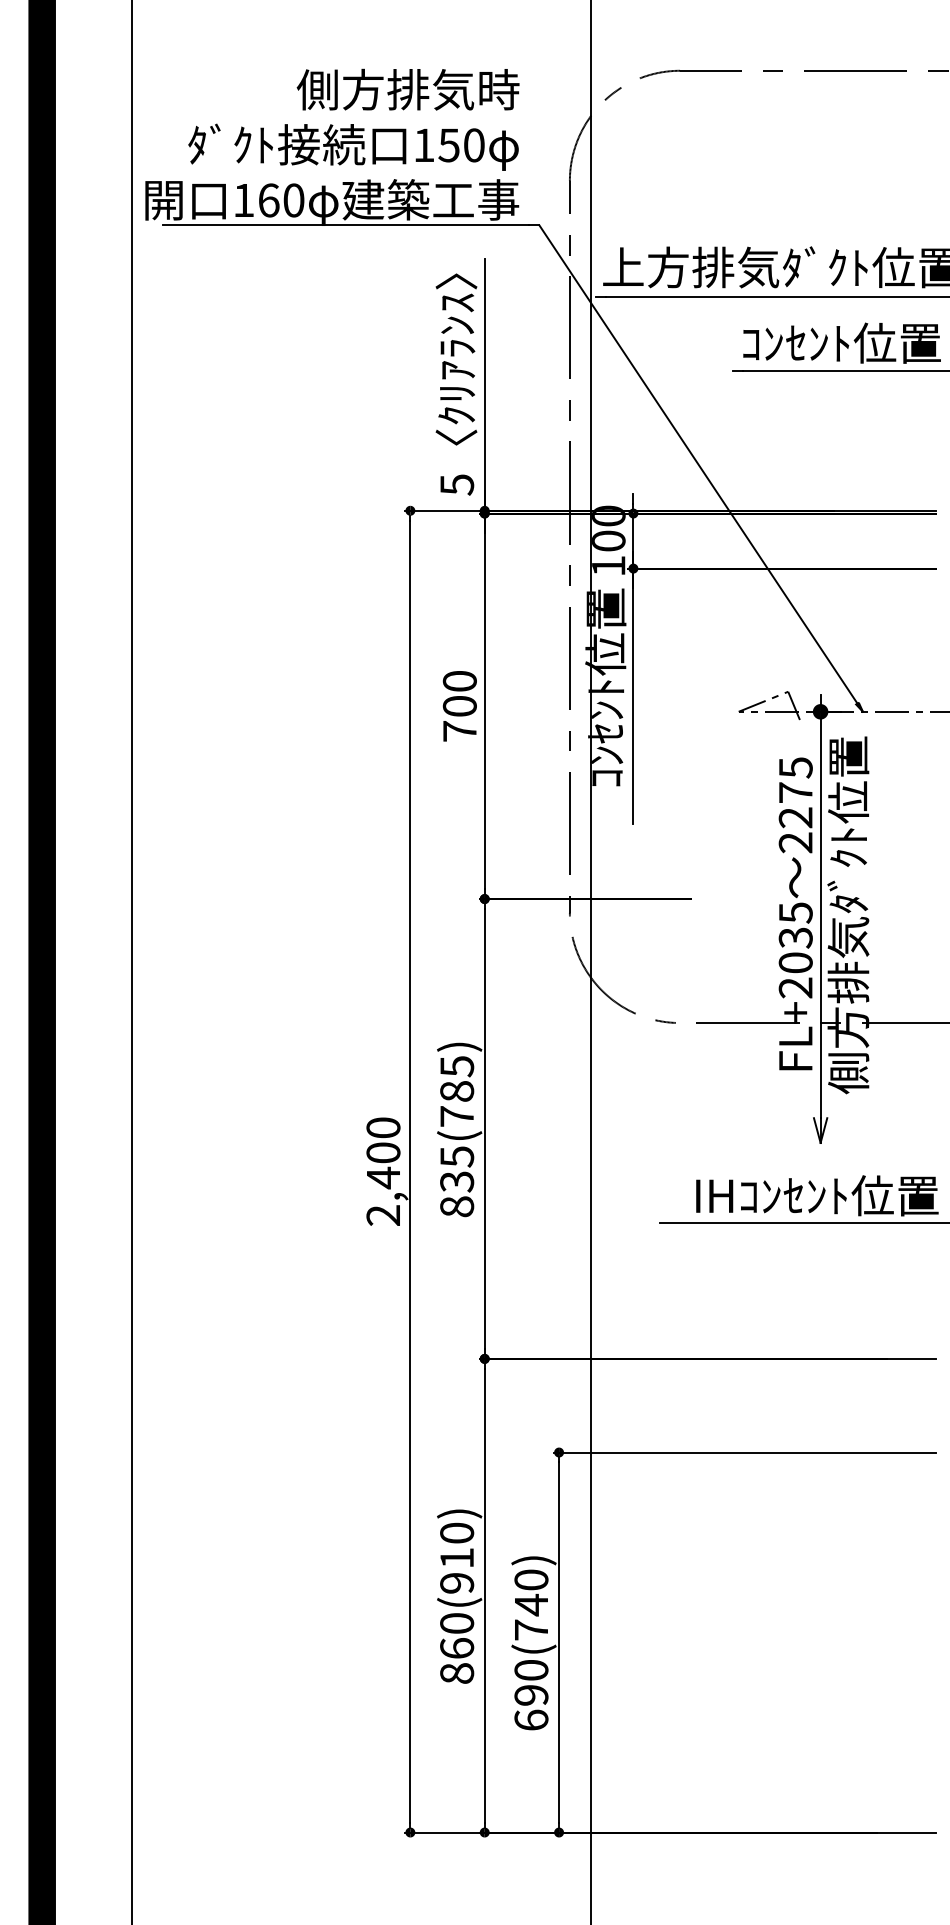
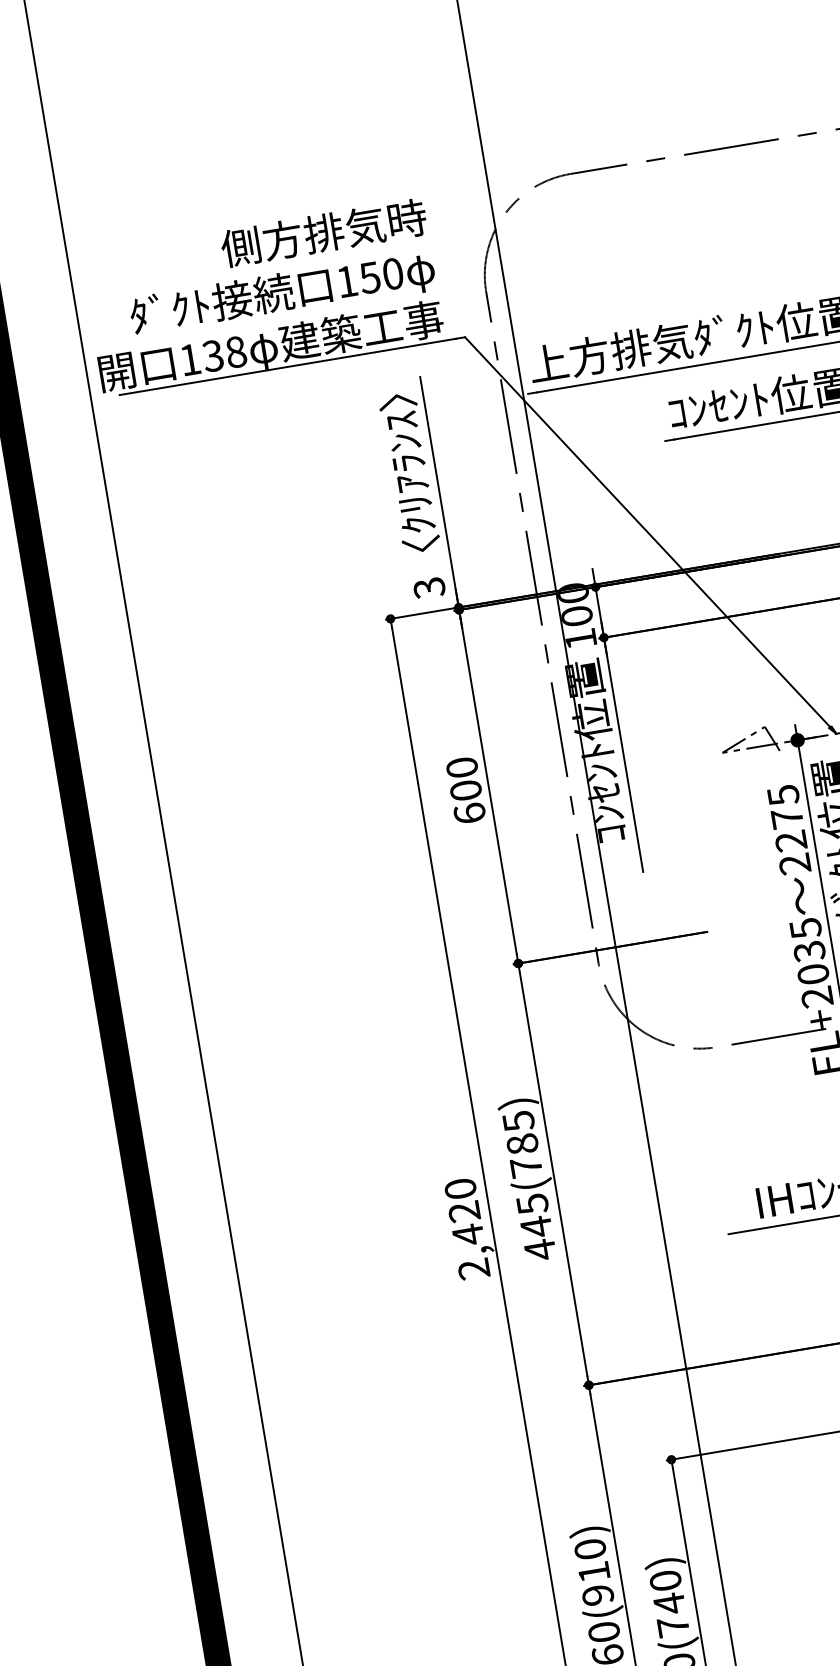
text: (281, 200) -> (224, 354), 160 -> 138
text: (457, 484) -> (429, 587), 5 -> 3
text: (459, 730) -> (469, 812), 700 -> 600
text: (383, 1152) -> (464, 1211), 2,400 -> 2,420
text: (457, 1194) -> (538, 1238), 835(785) -> 445(785)

